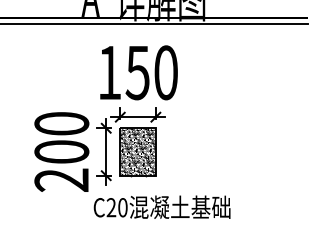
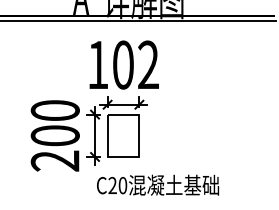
text: (151, 72) -> (135, 64), 150 -> 102
hatch: (138, 151) -> (123, 135), removed
text: (161, 206) -> (157, 184), moved

